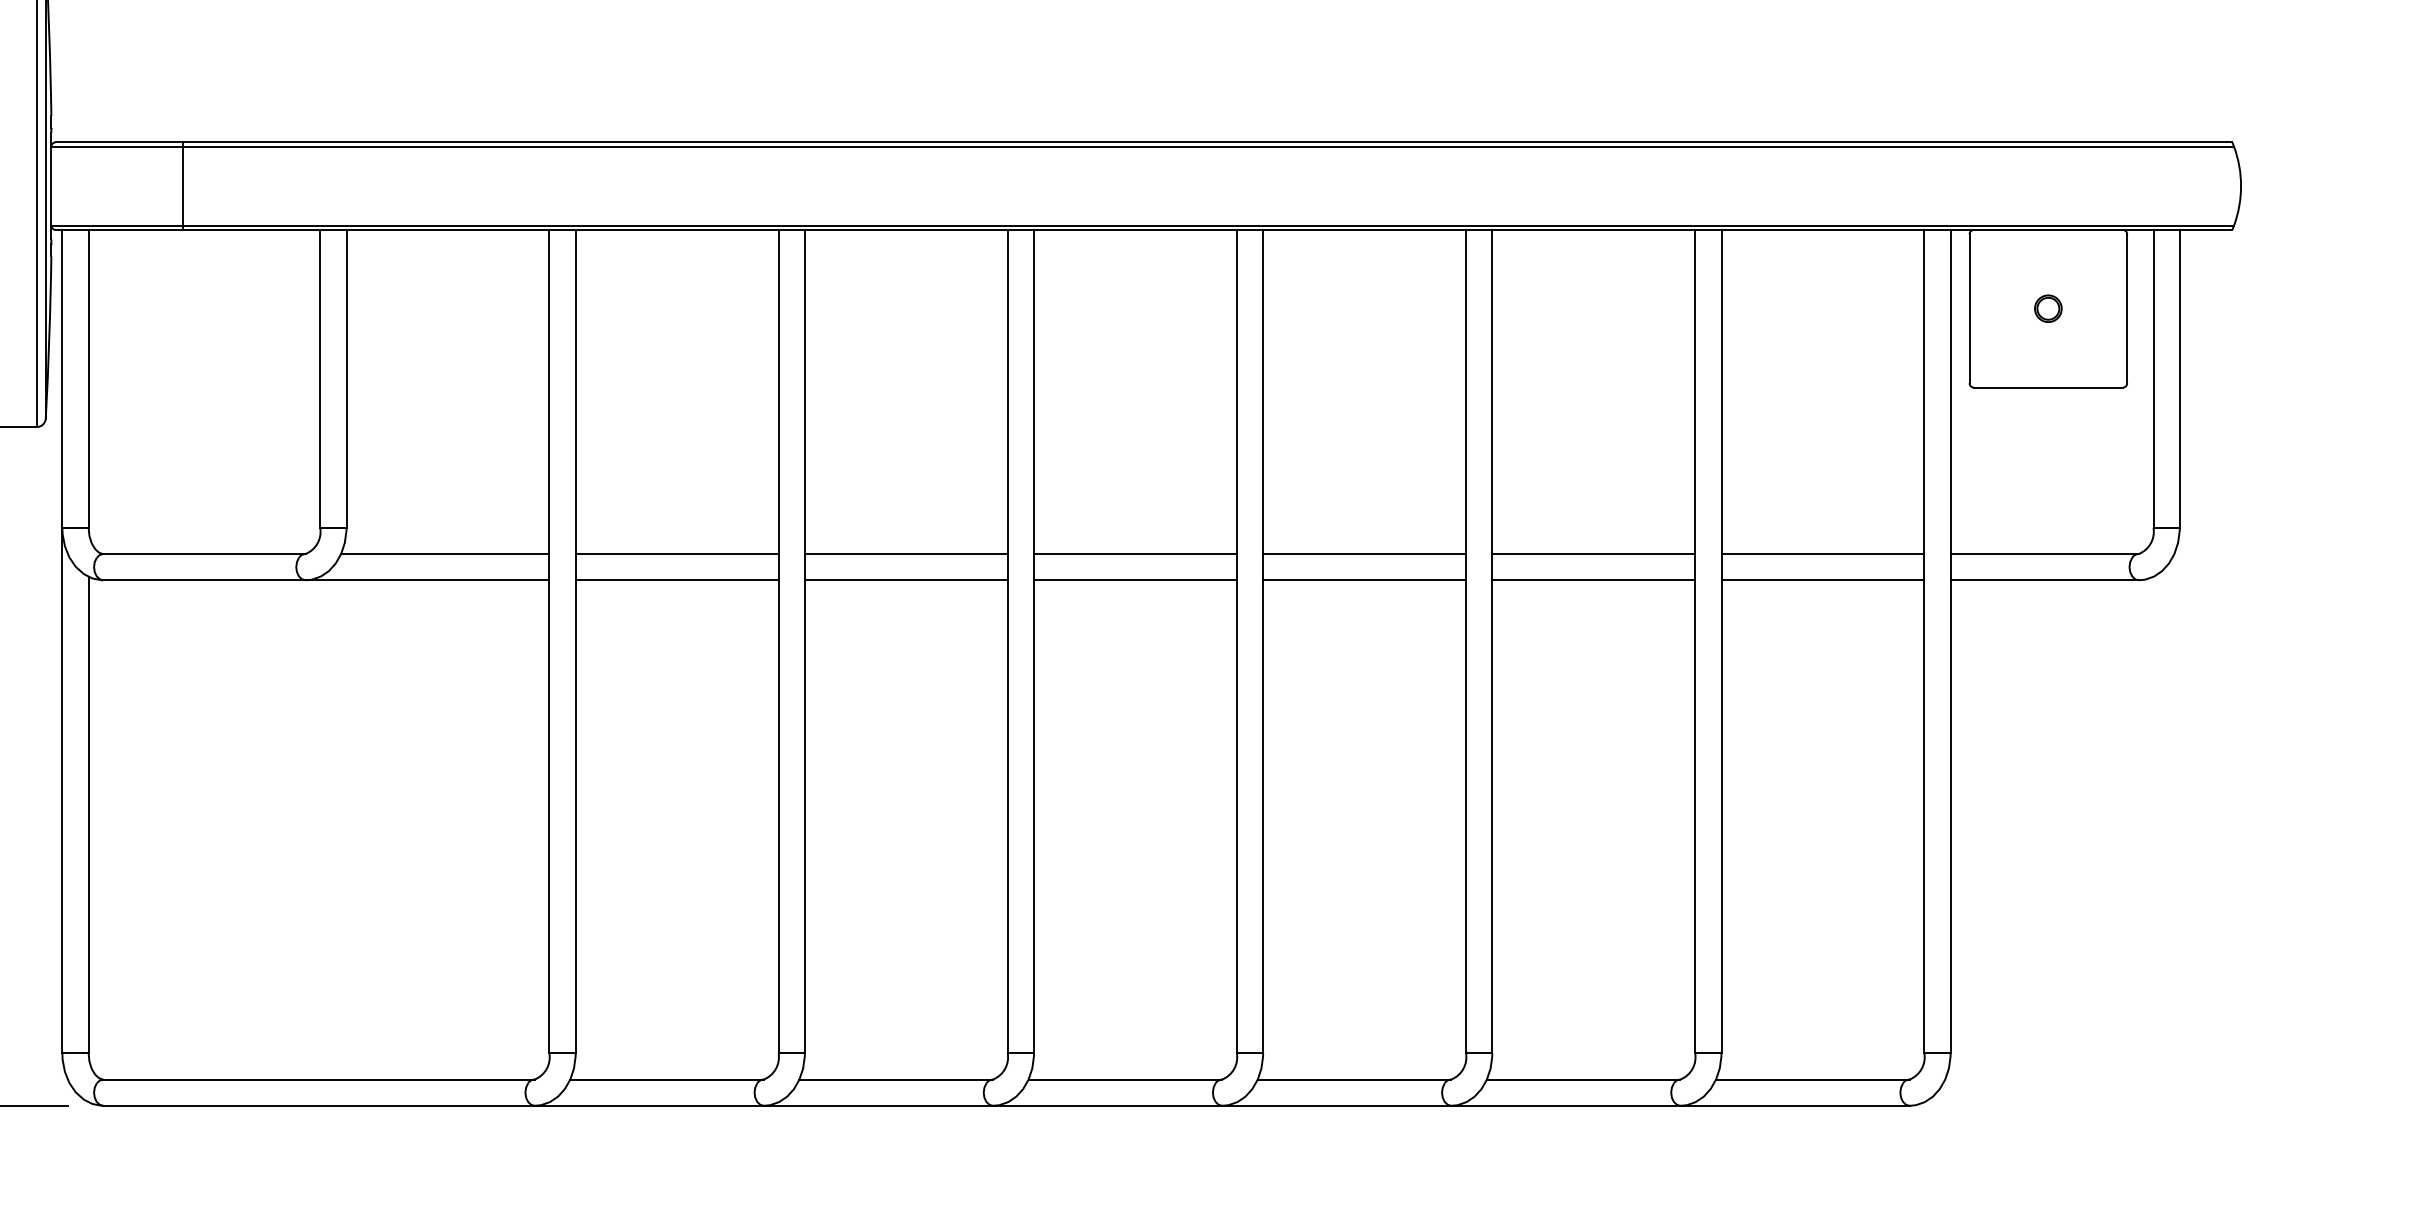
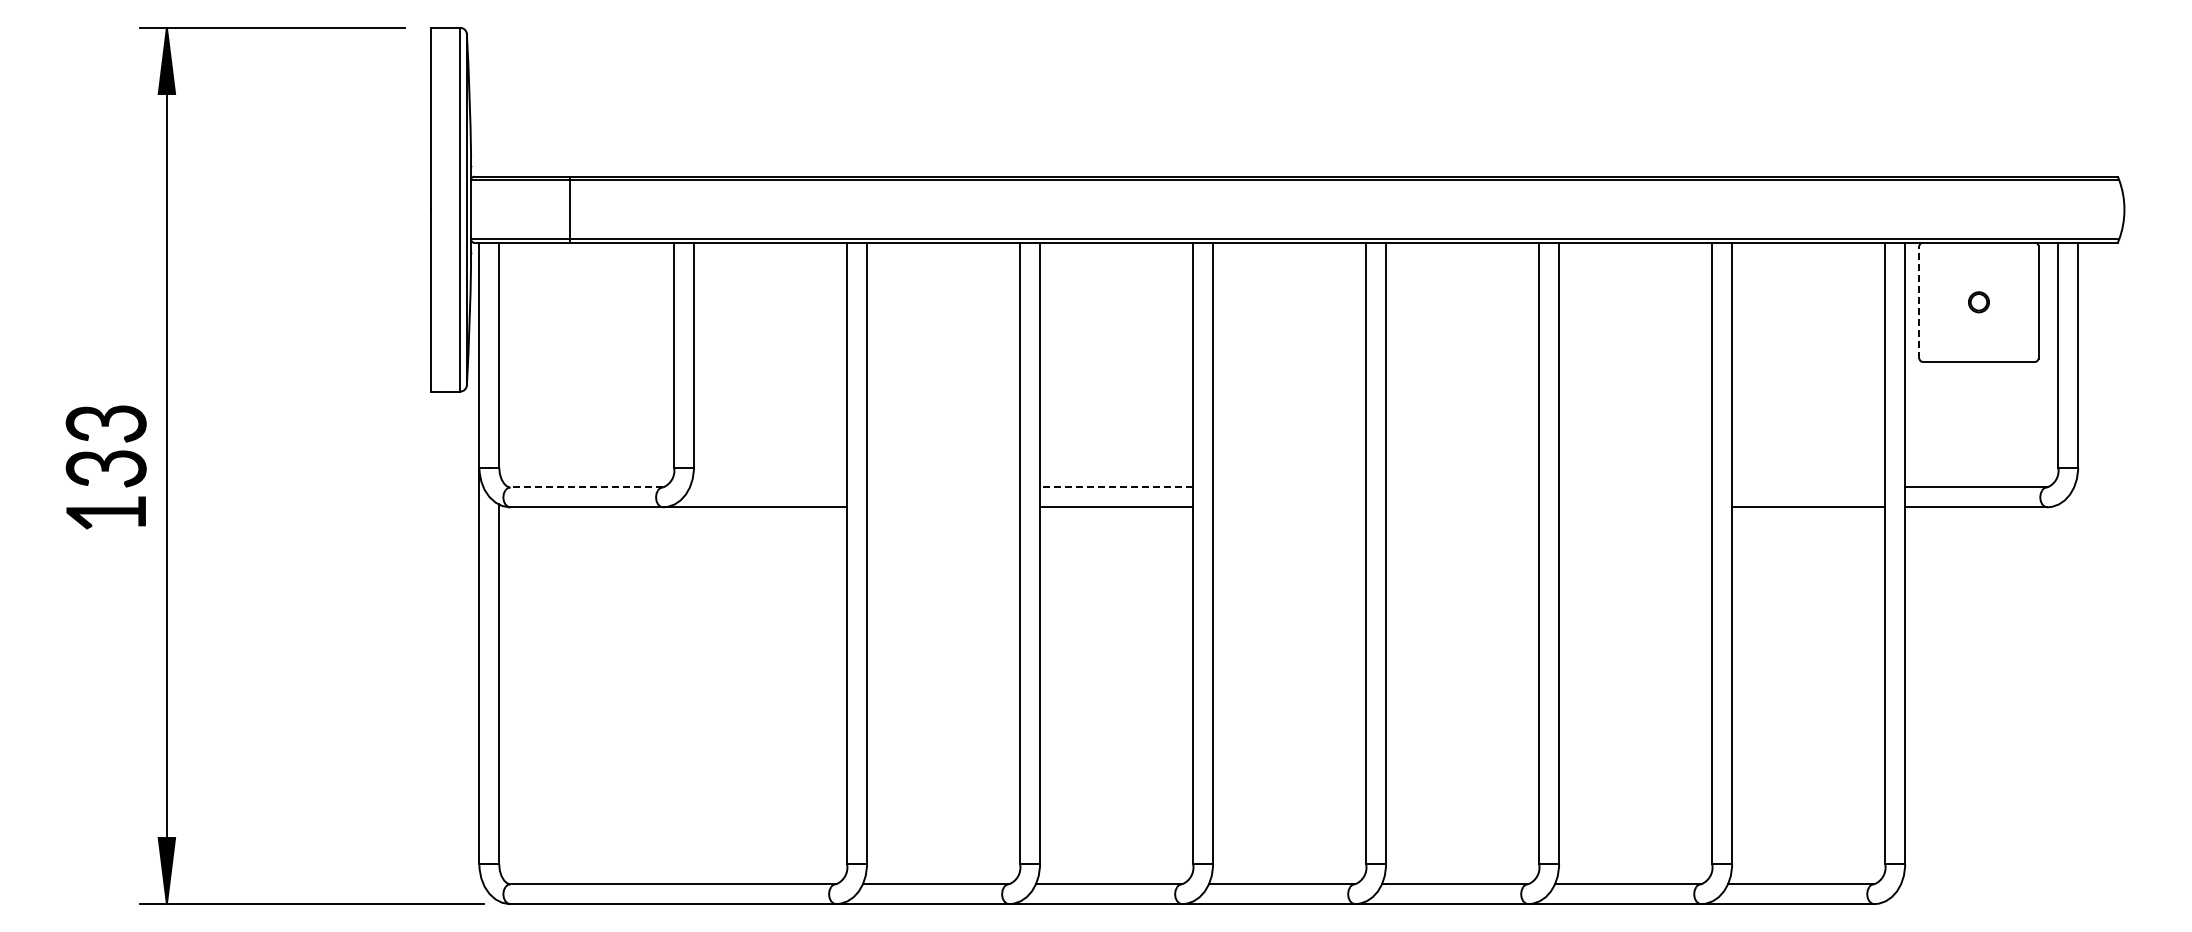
line: (1969, 307) -> (1919, 301), solid -> dashed
line: (204, 554) -> (586, 487), solid -> dashed
line: (445, 554) -> (768, 487), removed
line: (676, 554) -> (943, 487), removed
line: (906, 554) -> (1116, 487), solid -> dashed
line: (1135, 554) -> (1289, 487), removed
line: (1364, 554) -> (1462, 487), removed
line: (1593, 554) -> (1635, 487), removed
line: (1822, 554) -> (1808, 487), removed
line: (676, 580) -> (943, 507), removed
line: (1135, 580) -> (1289, 507), removed
line: (1364, 580) -> (1462, 507), removed
line: (1593, 580) -> (1635, 507), removed

